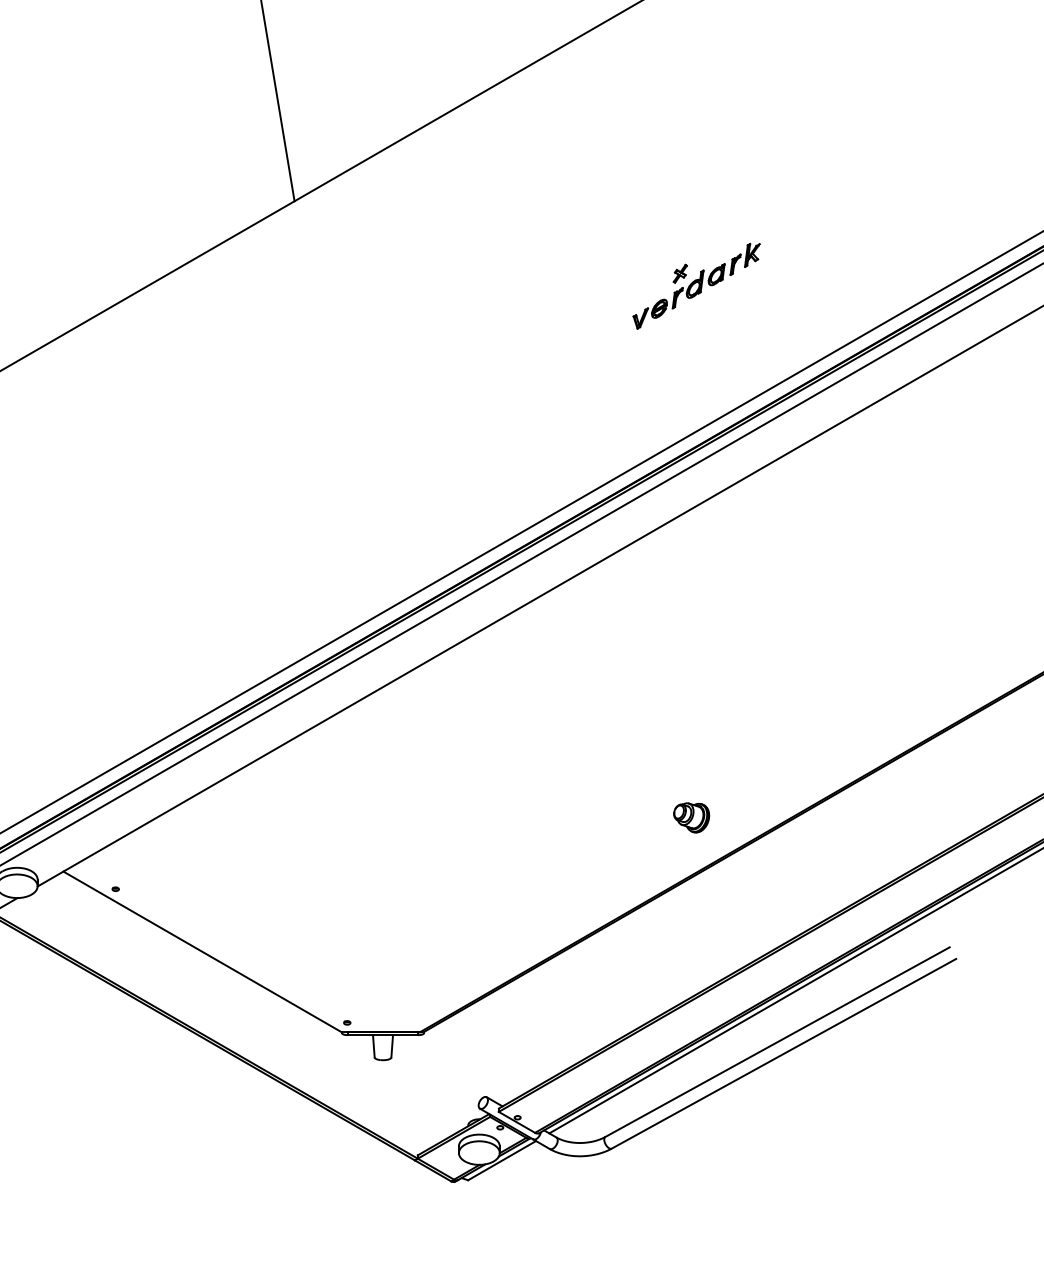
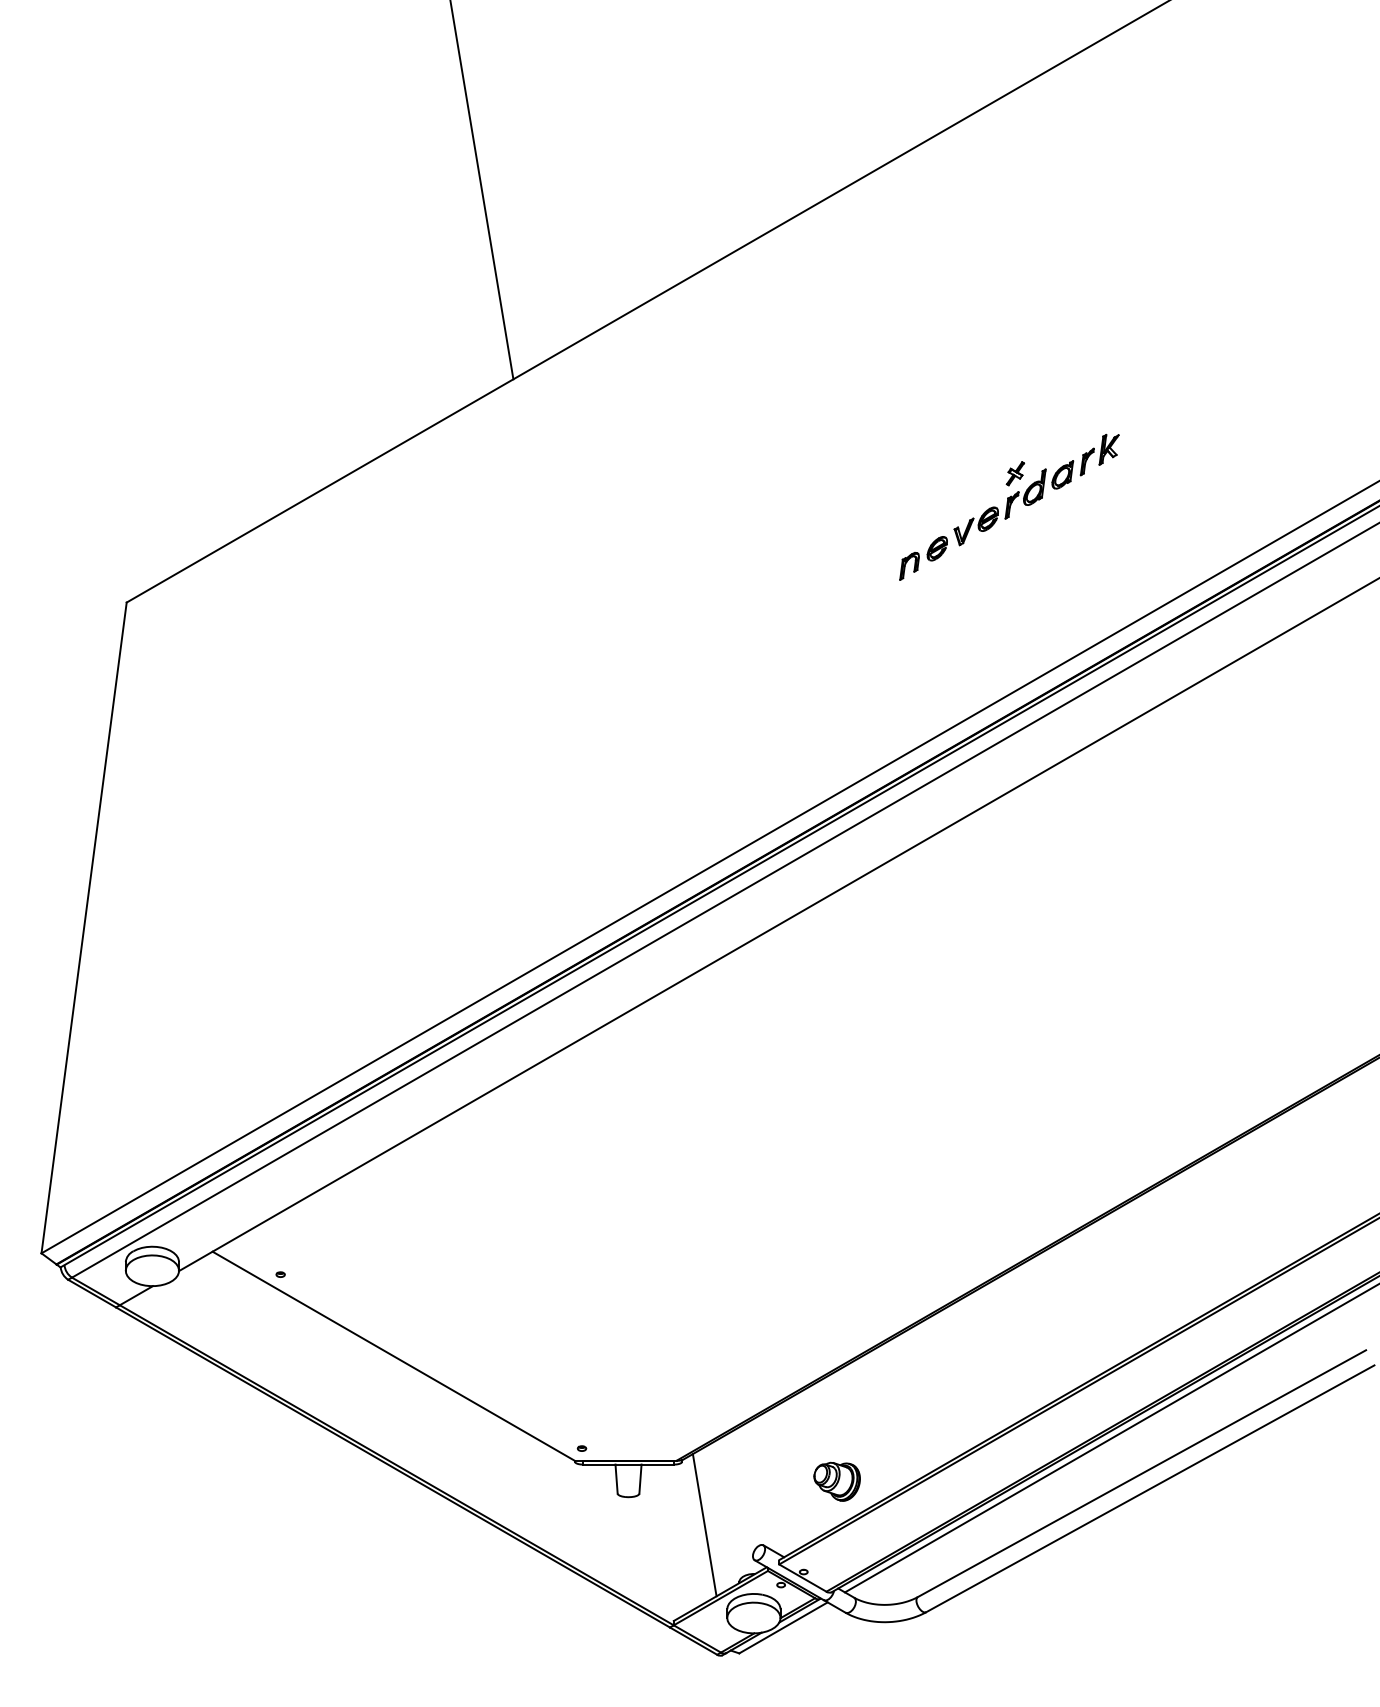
part: (609, 338) -> (923, 558), added
part: (691, 817) -> (836, 1481), moved
line: (441, 1081) -> (704, 1525), added

